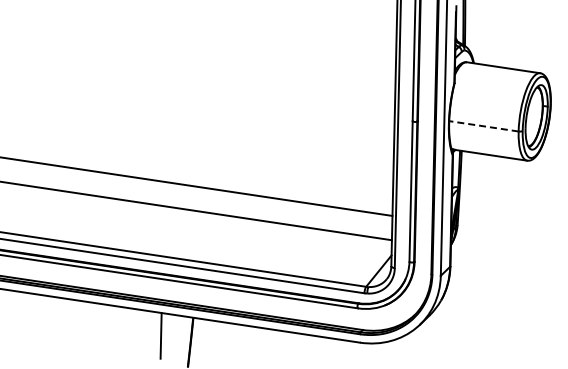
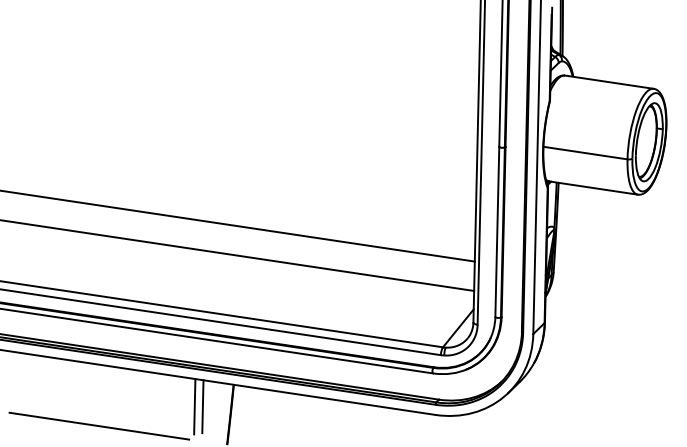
line: (483, 126) -> (584, 153), dashed -> solid
line: (167, 335) -> (202, 406), added
line: (82, 351) -> (99, 425), added

